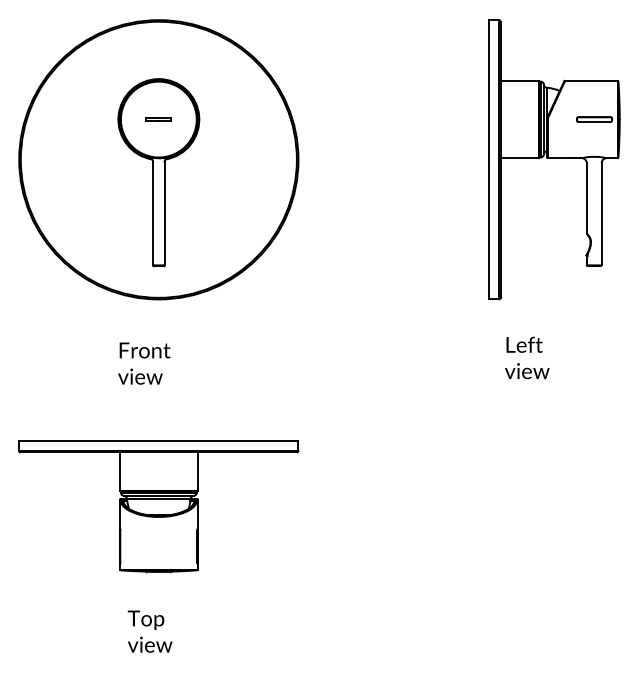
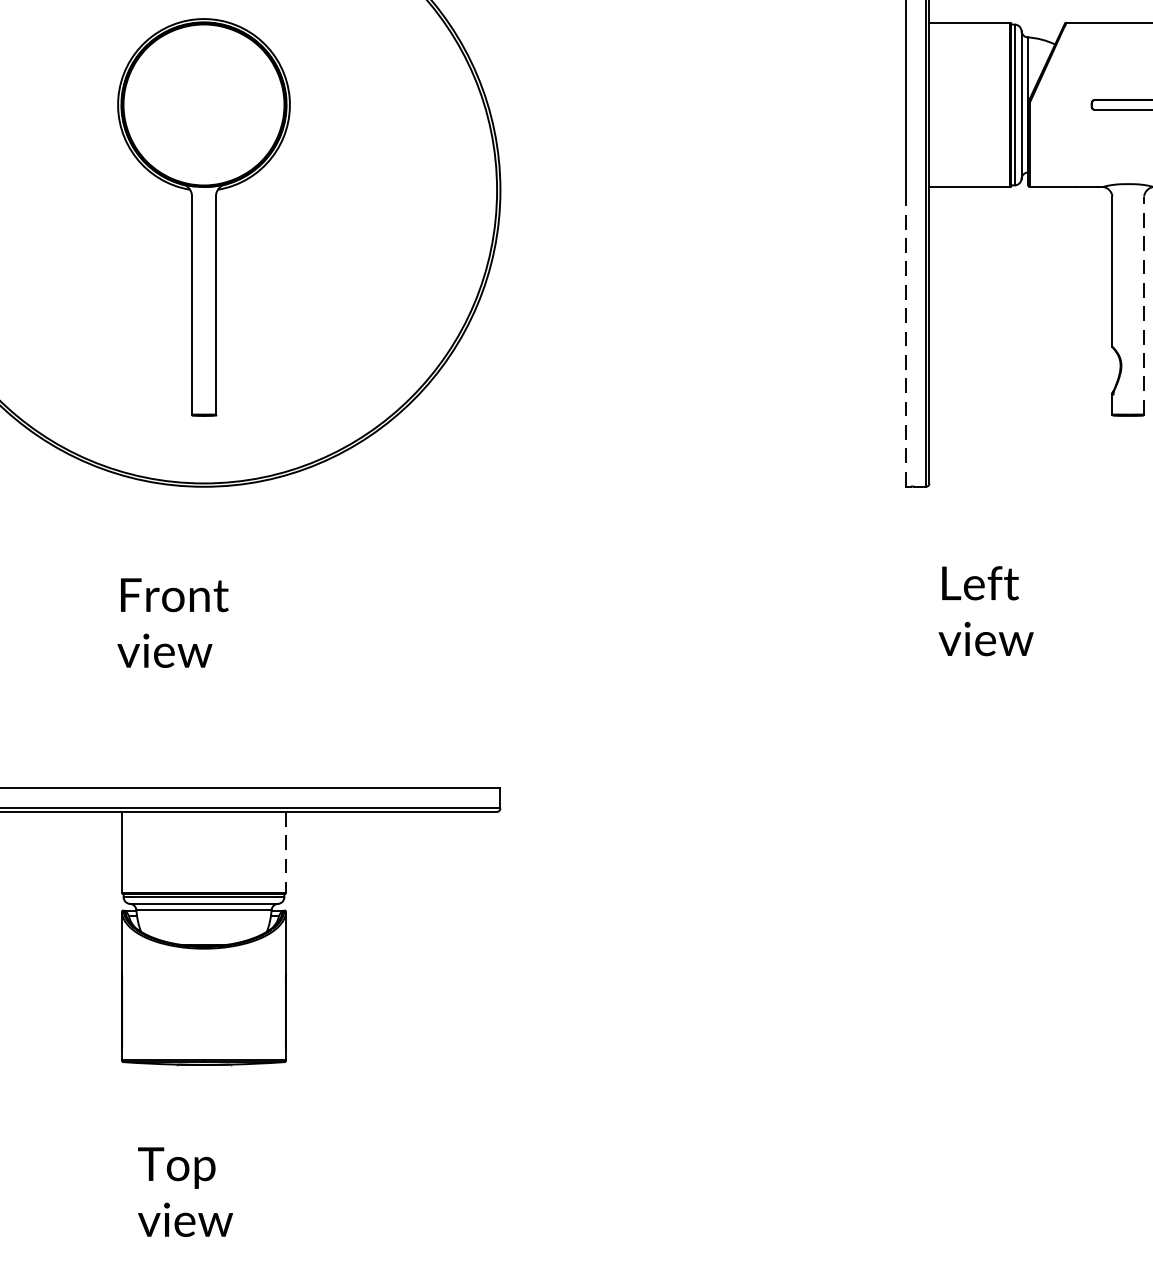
line: (158, 118) -> (203, 102), removed
line: (601, 213) -> (1143, 304), solid -> dashed
line: (489, 229) -> (905, 338), solid -> dashed
line: (197, 472) -> (286, 854), solid -> dashed

